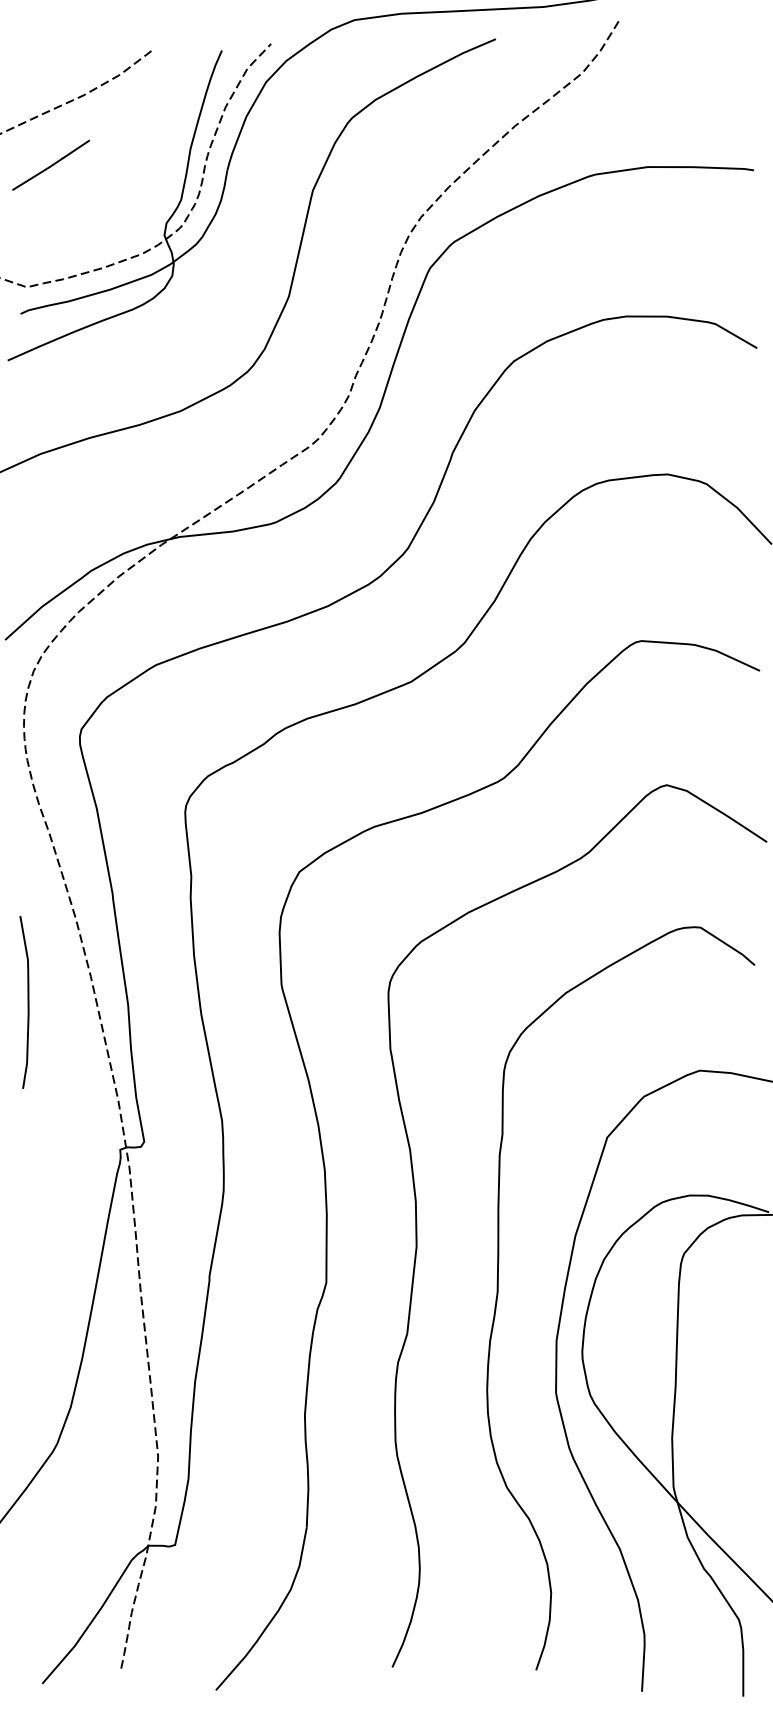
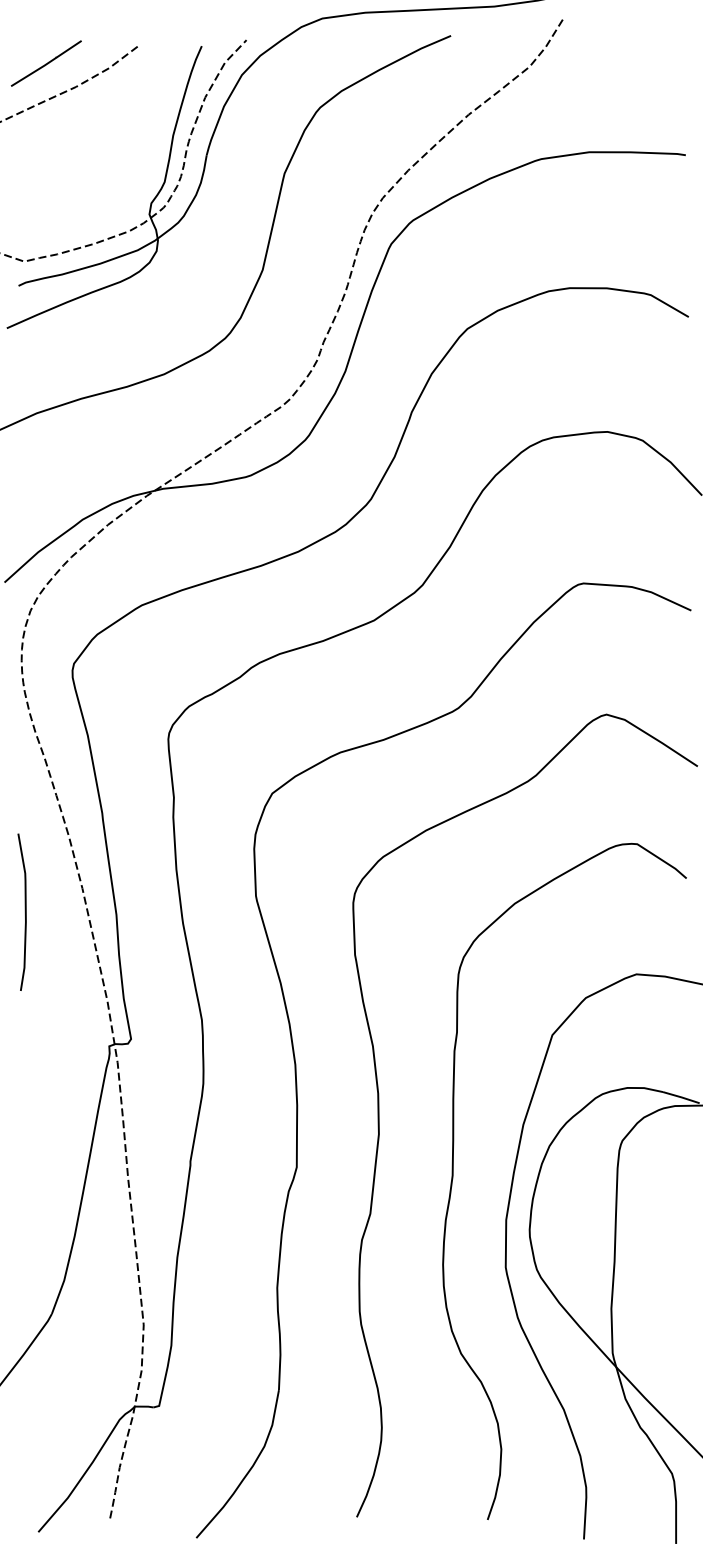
line: (50, 165) -> (45, 63), moved

